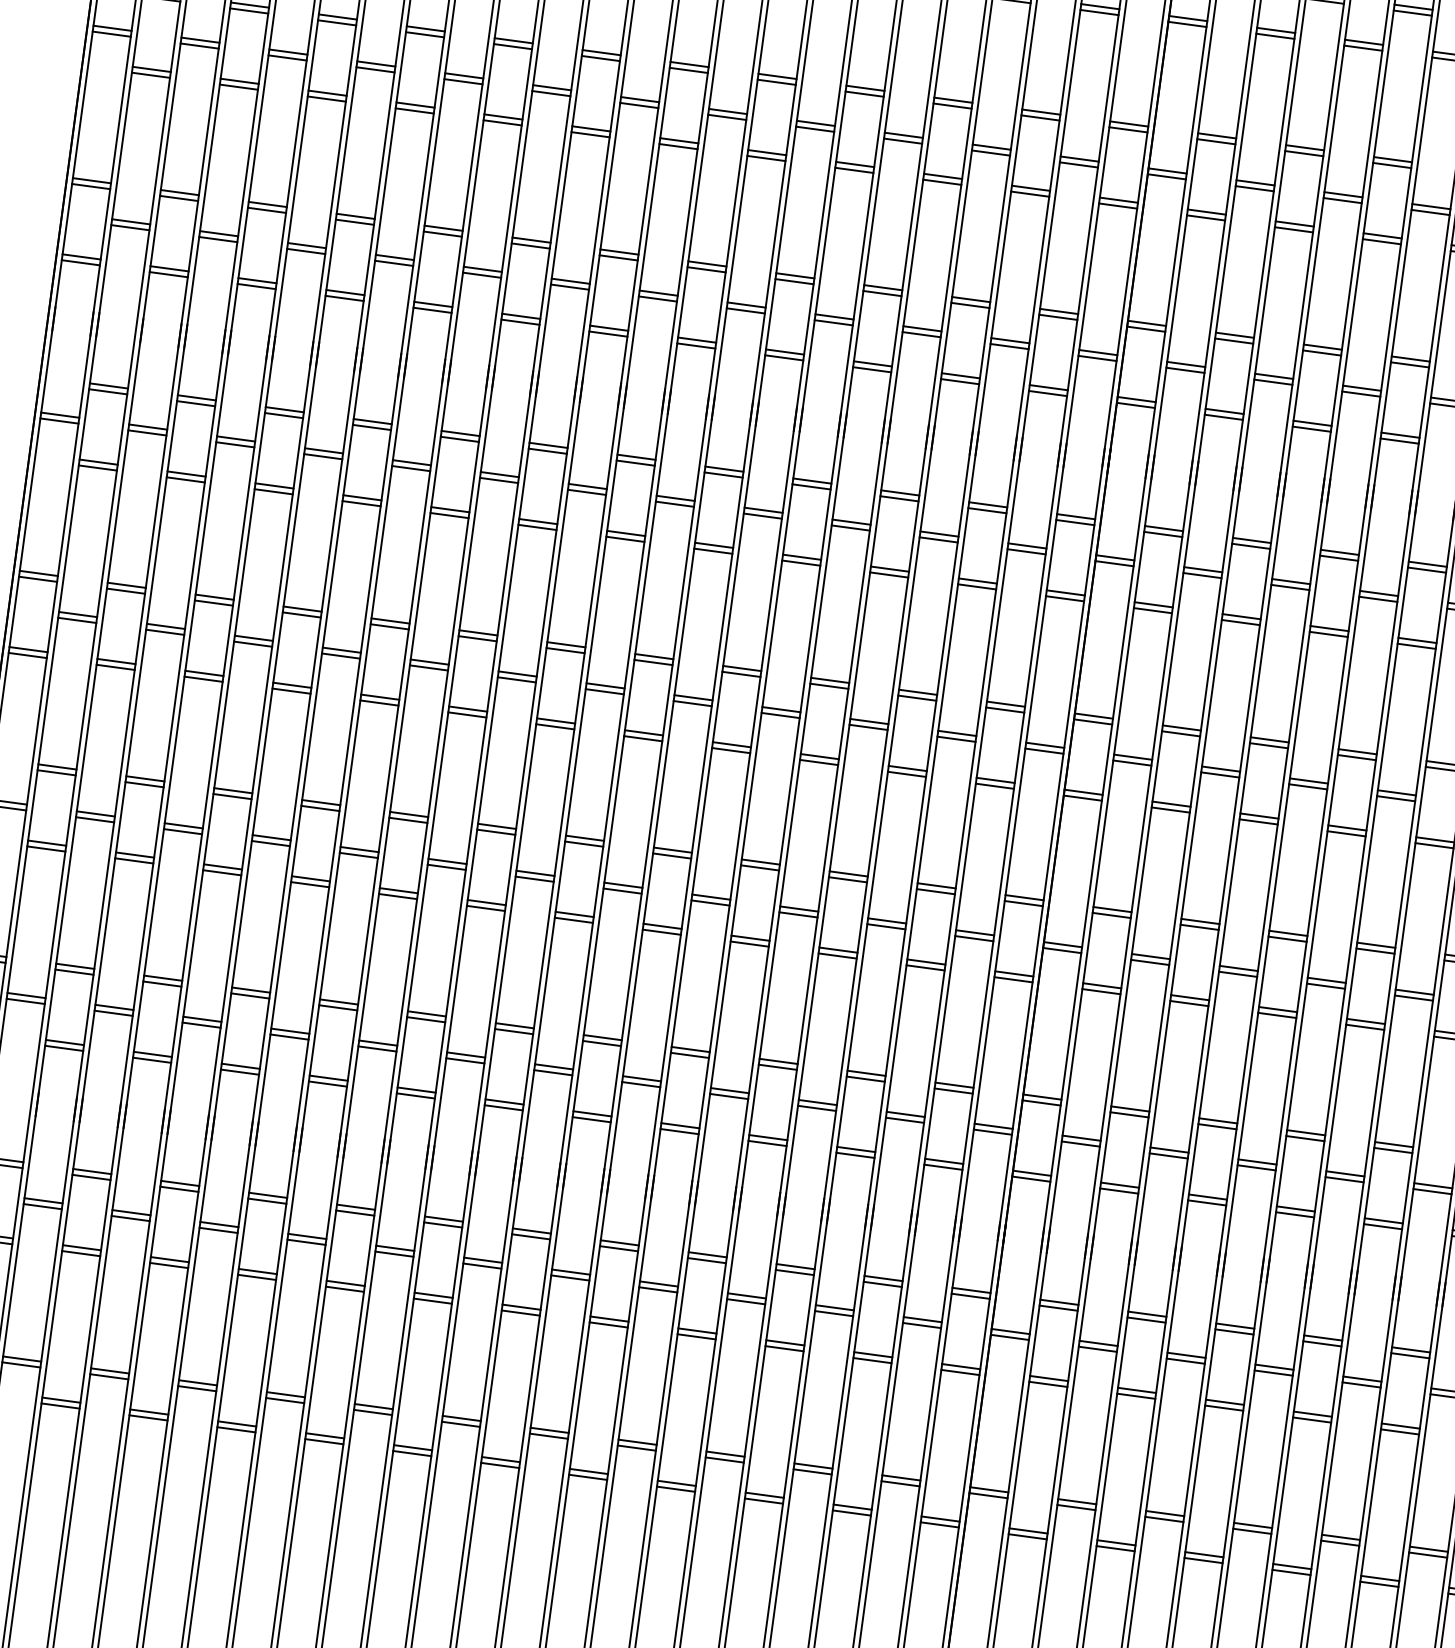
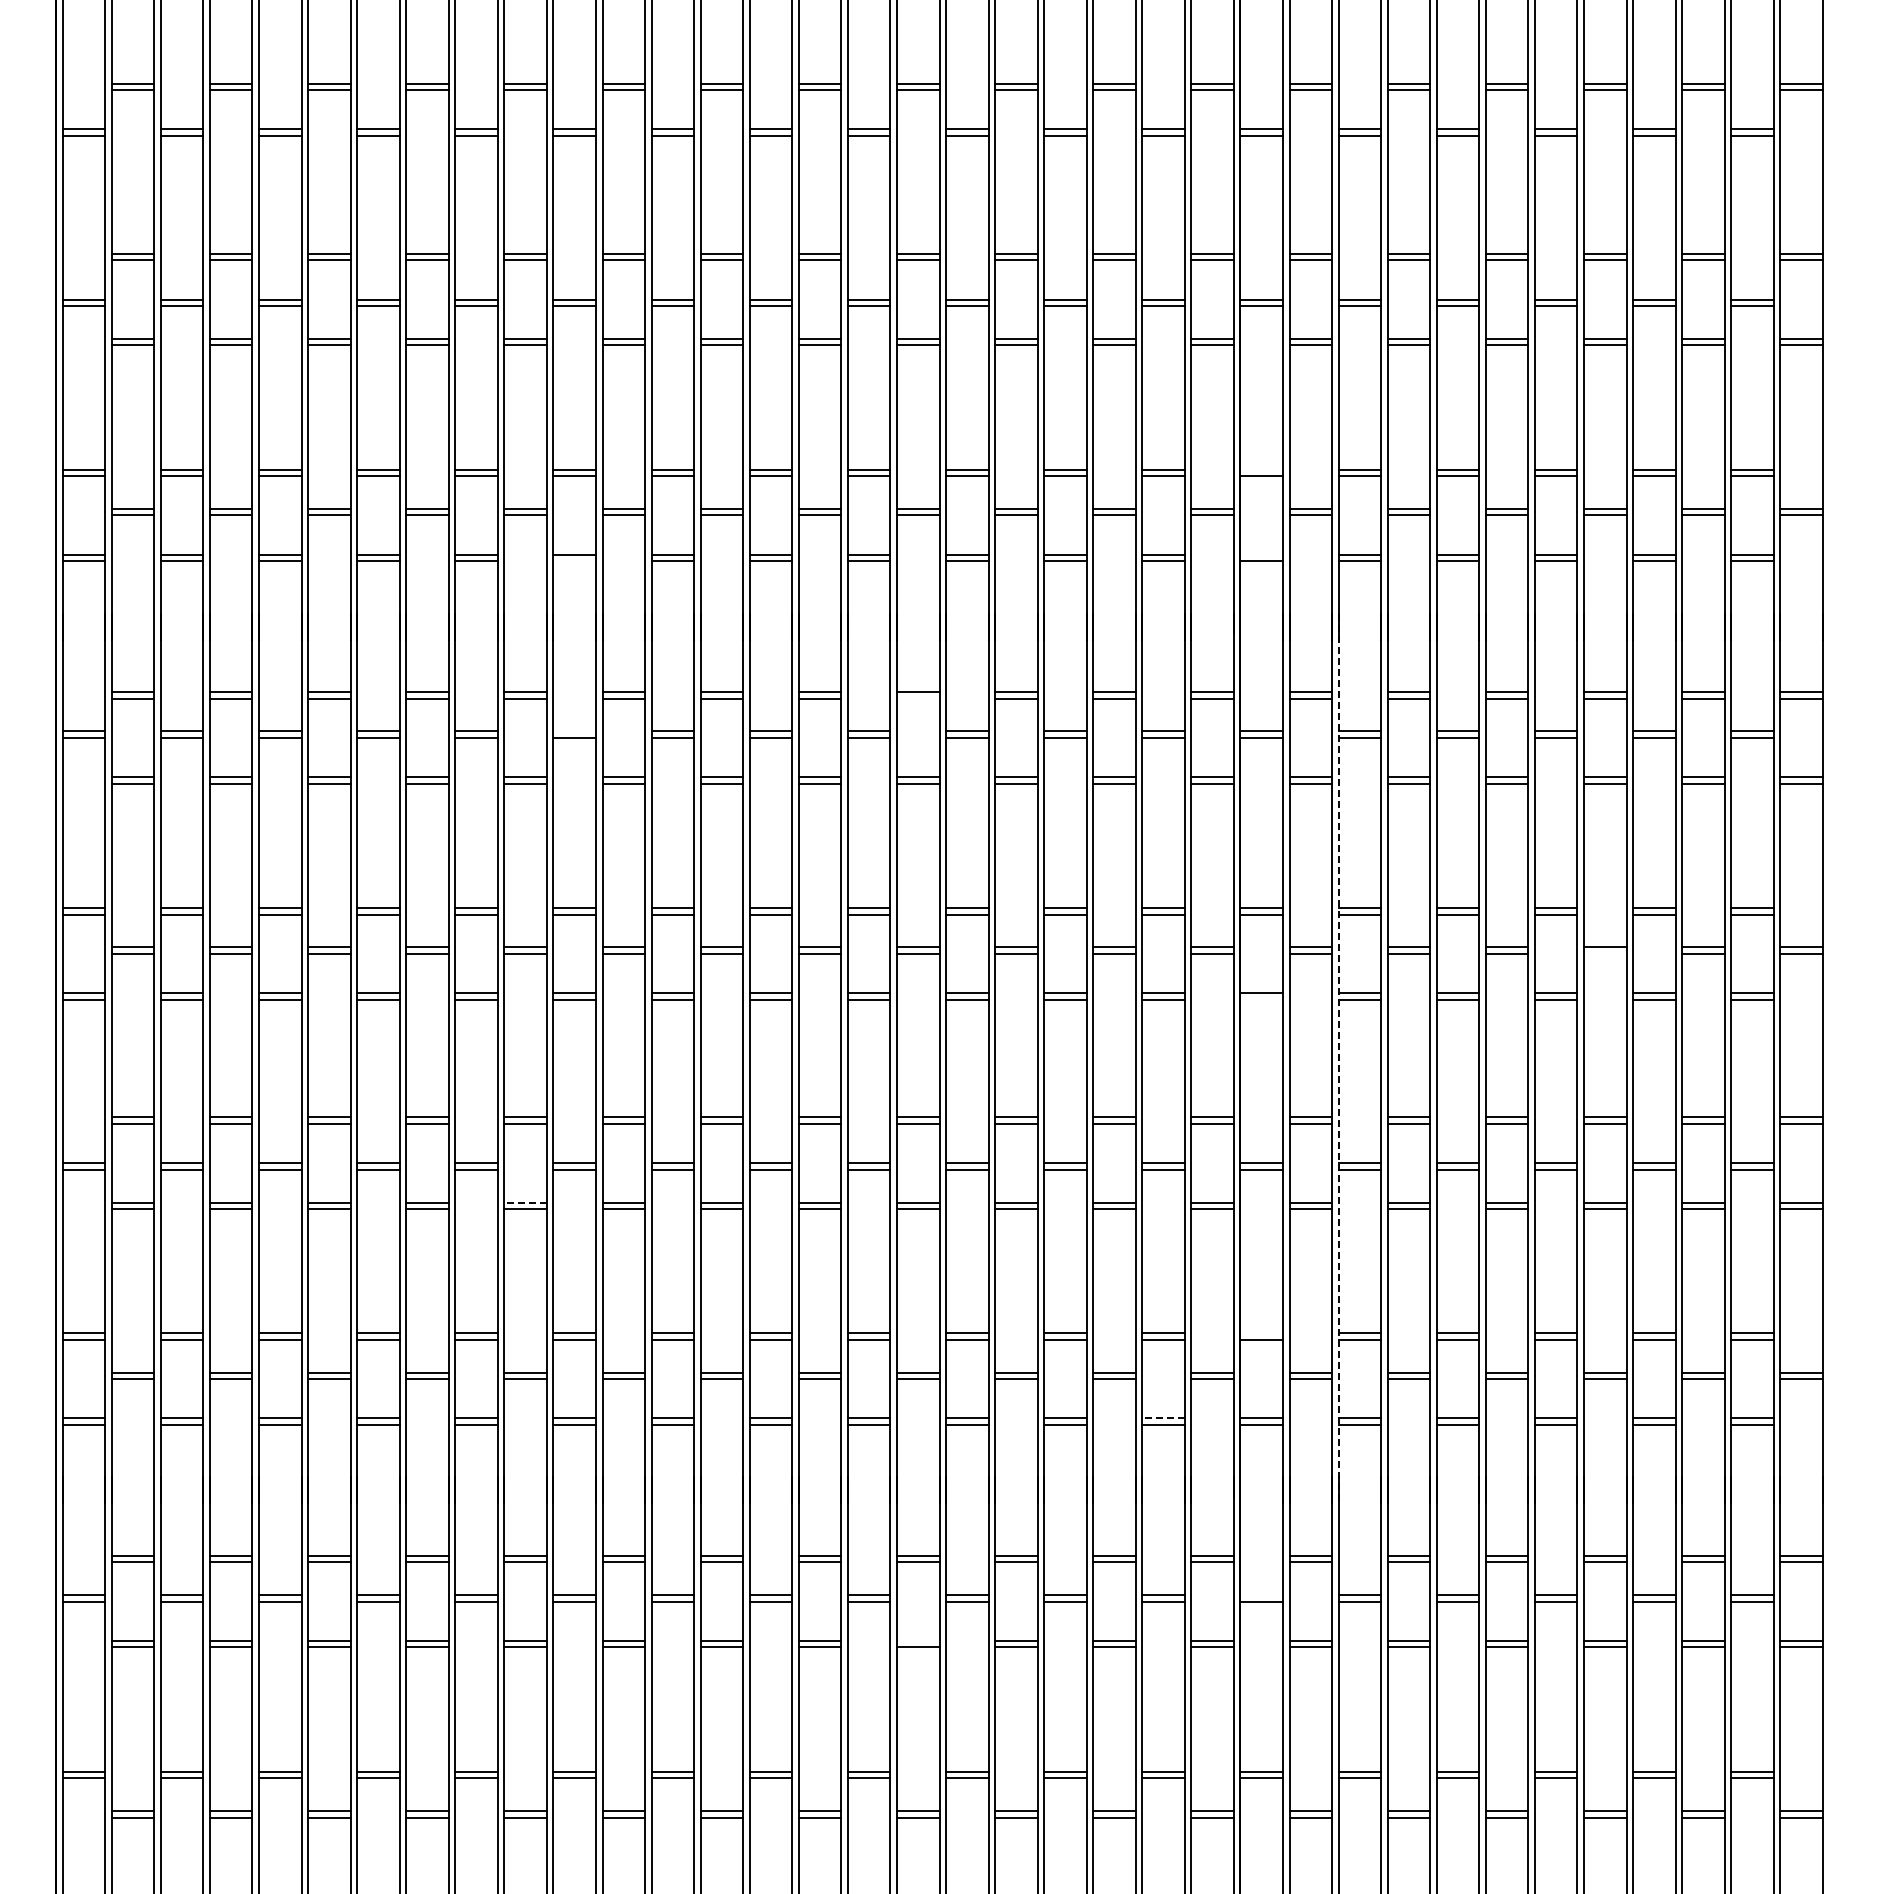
line: (520, 322) -> (574, 561), removed
line: (1146, 323) -> (1261, 469), removed
line: (1136, 399) -> (1261, 554), removed
line: (499, 474) -> (574, 731), removed
line: (810, 486) -> (917, 698), removed
line: (1082, 797) -> (1261, 999), removed
line: (1395, 798) -> (1604, 953), removed
line: (1144, 860) -> (1338, 1058), solid -> dashed
line: (398, 890) -> (525, 1202), solid -> dashed
line: (1042, 1097) -> (1261, 1333), removed
line: (944, 1161) -> (1163, 1418), solid -> dashed
line: (696, 1330) -> (917, 1640), removed
line: (1010, 1331) -> (1261, 1595), removed

